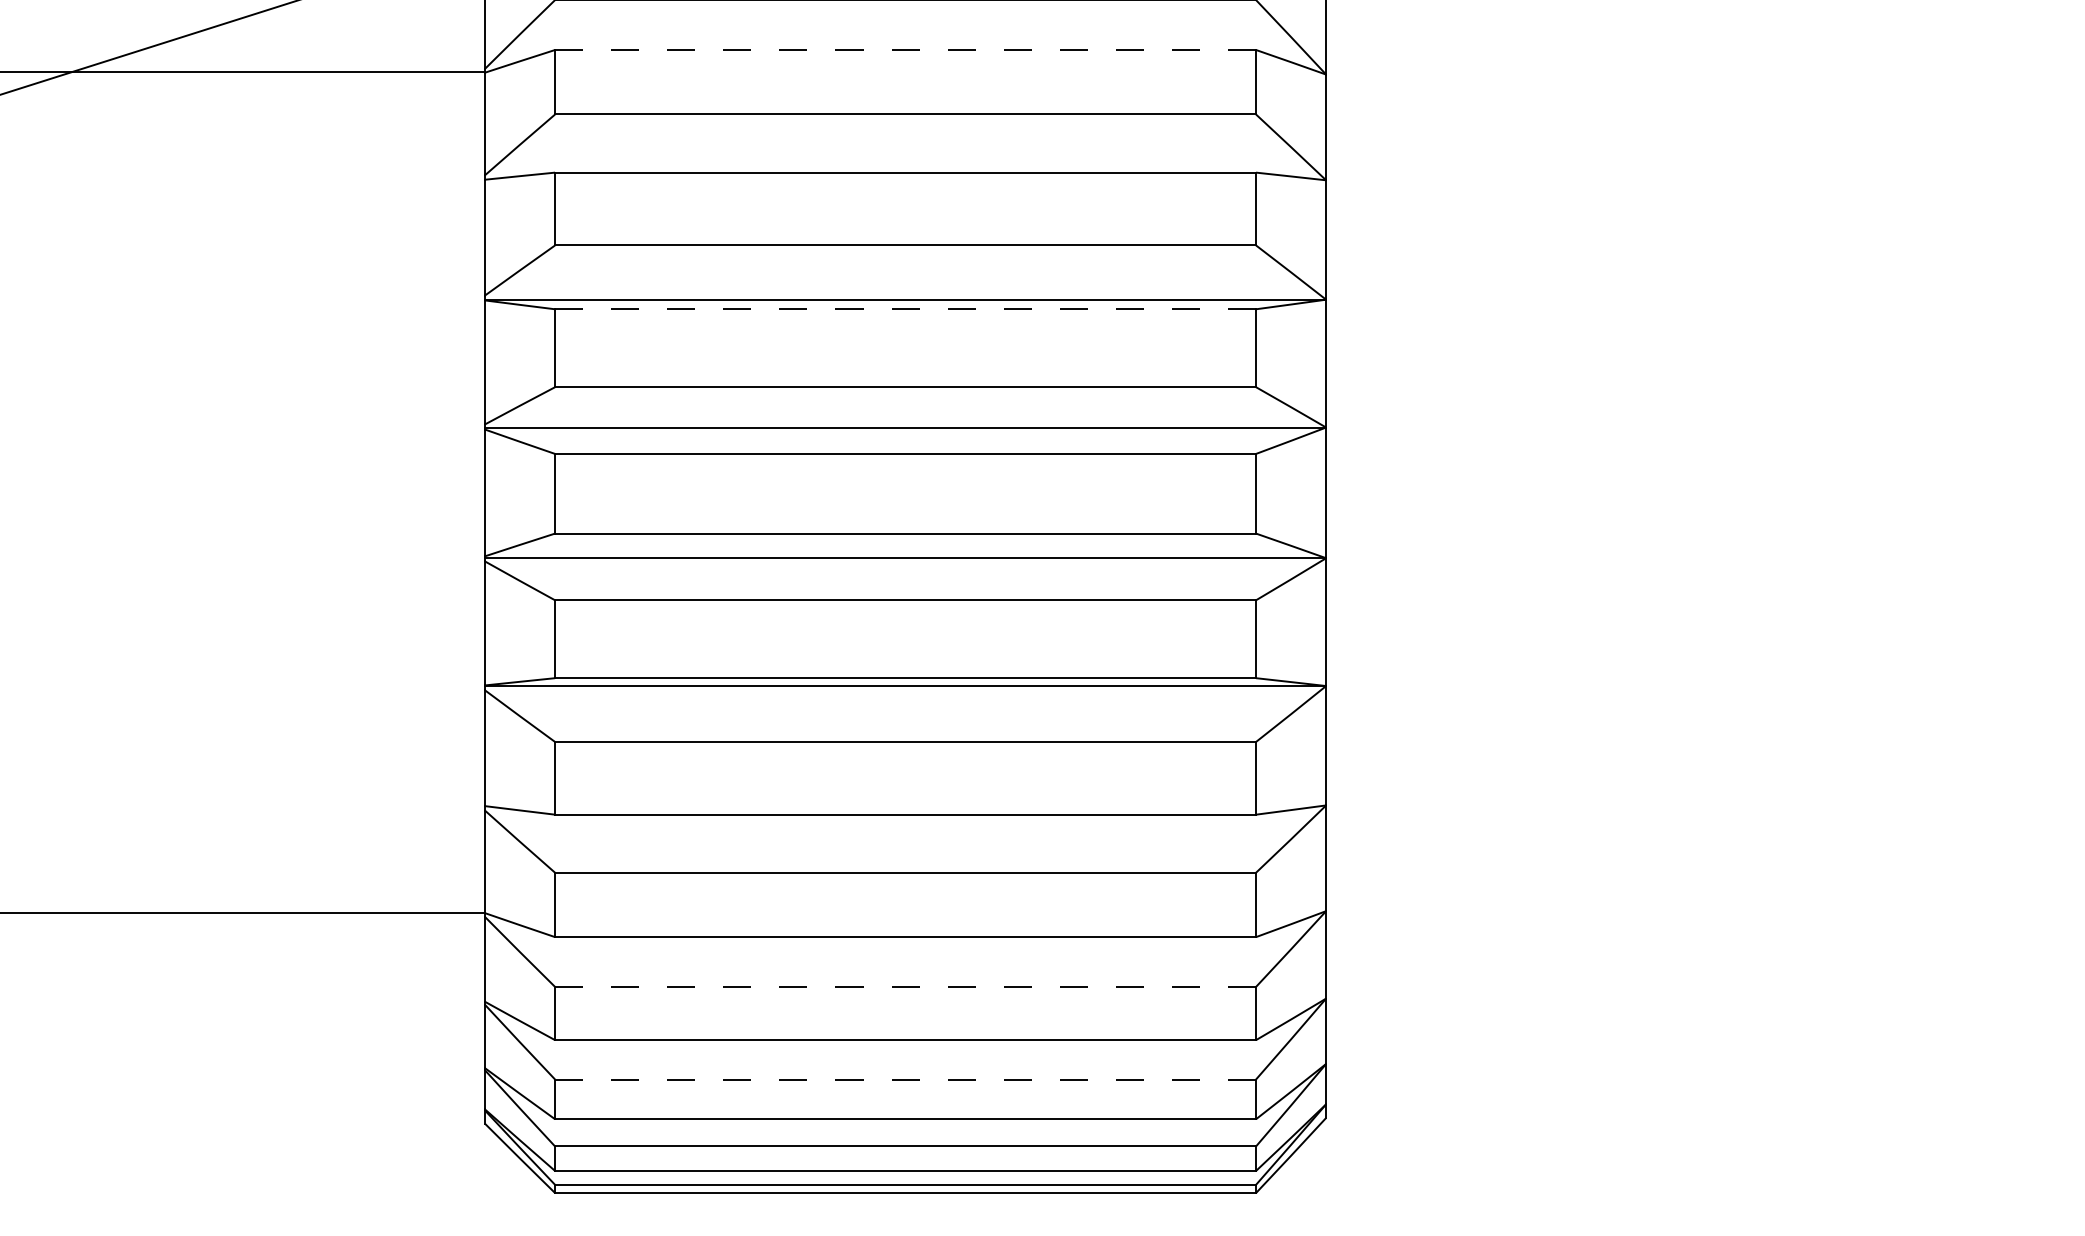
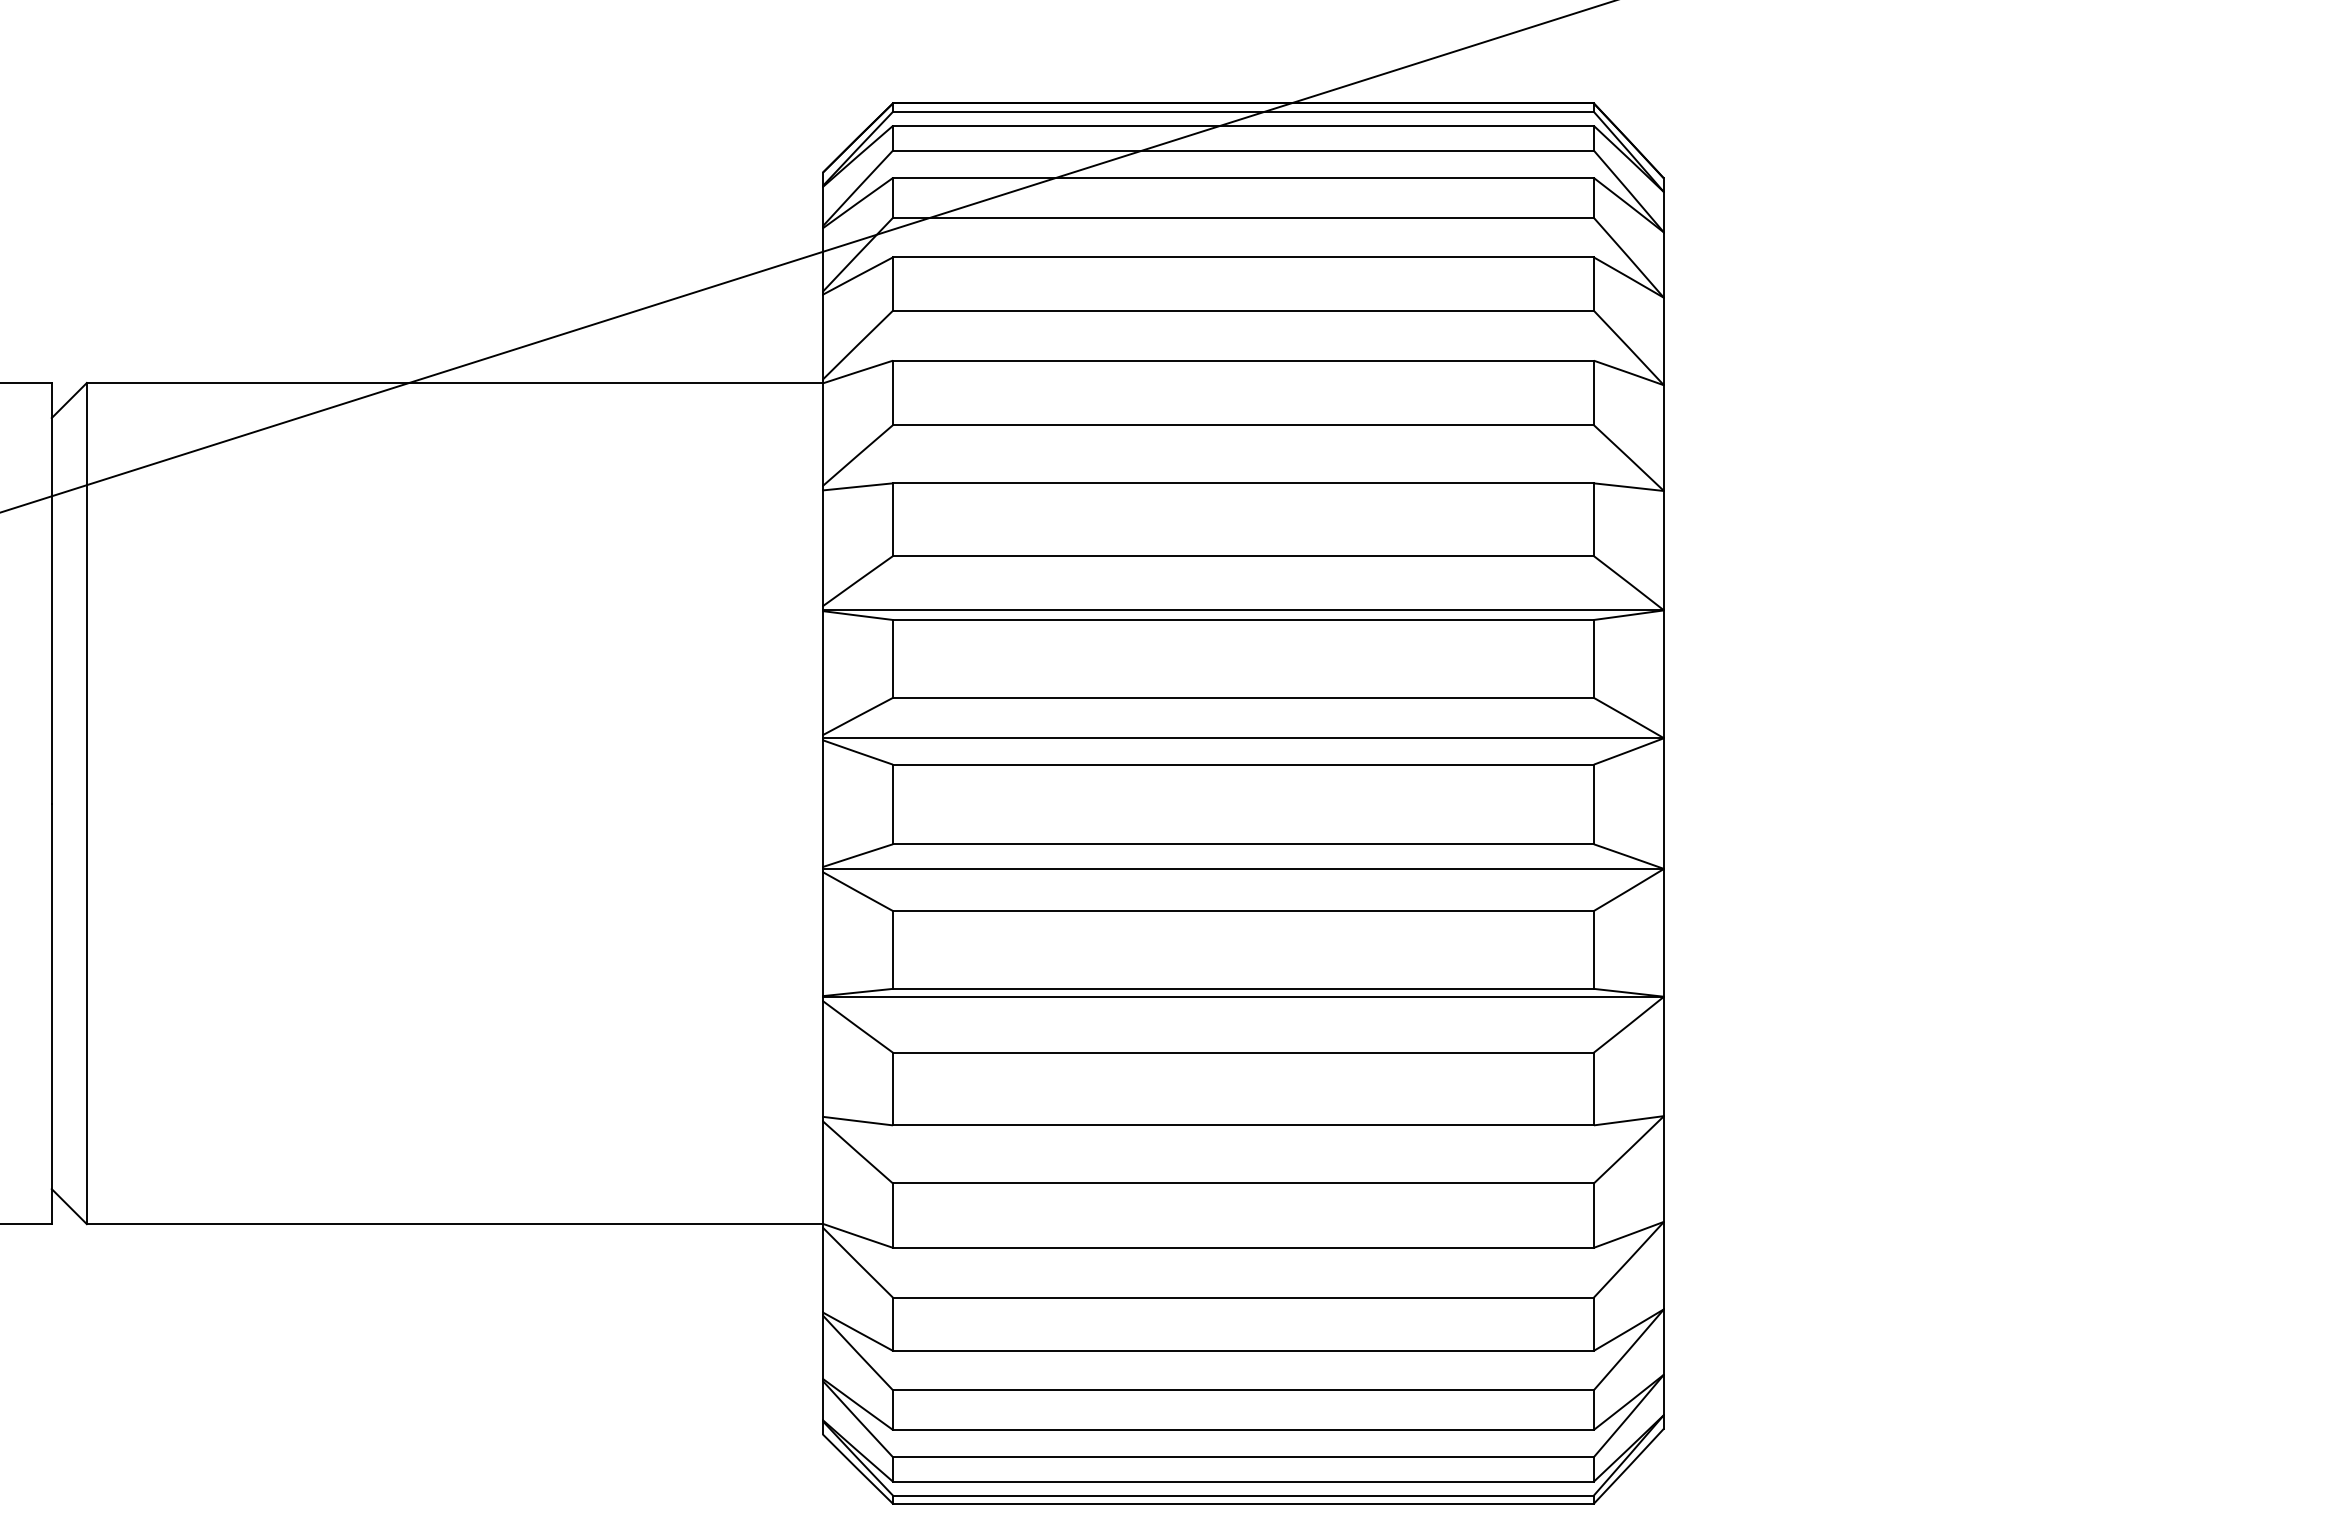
line: (904, 49) -> (1242, 360), dashed -> solid
line: (904, 308) -> (1242, 619), dashed -> solid
line: (904, 986) -> (1242, 1297), dashed -> solid
line: (904, 1079) -> (1242, 1390), dashed -> solid

